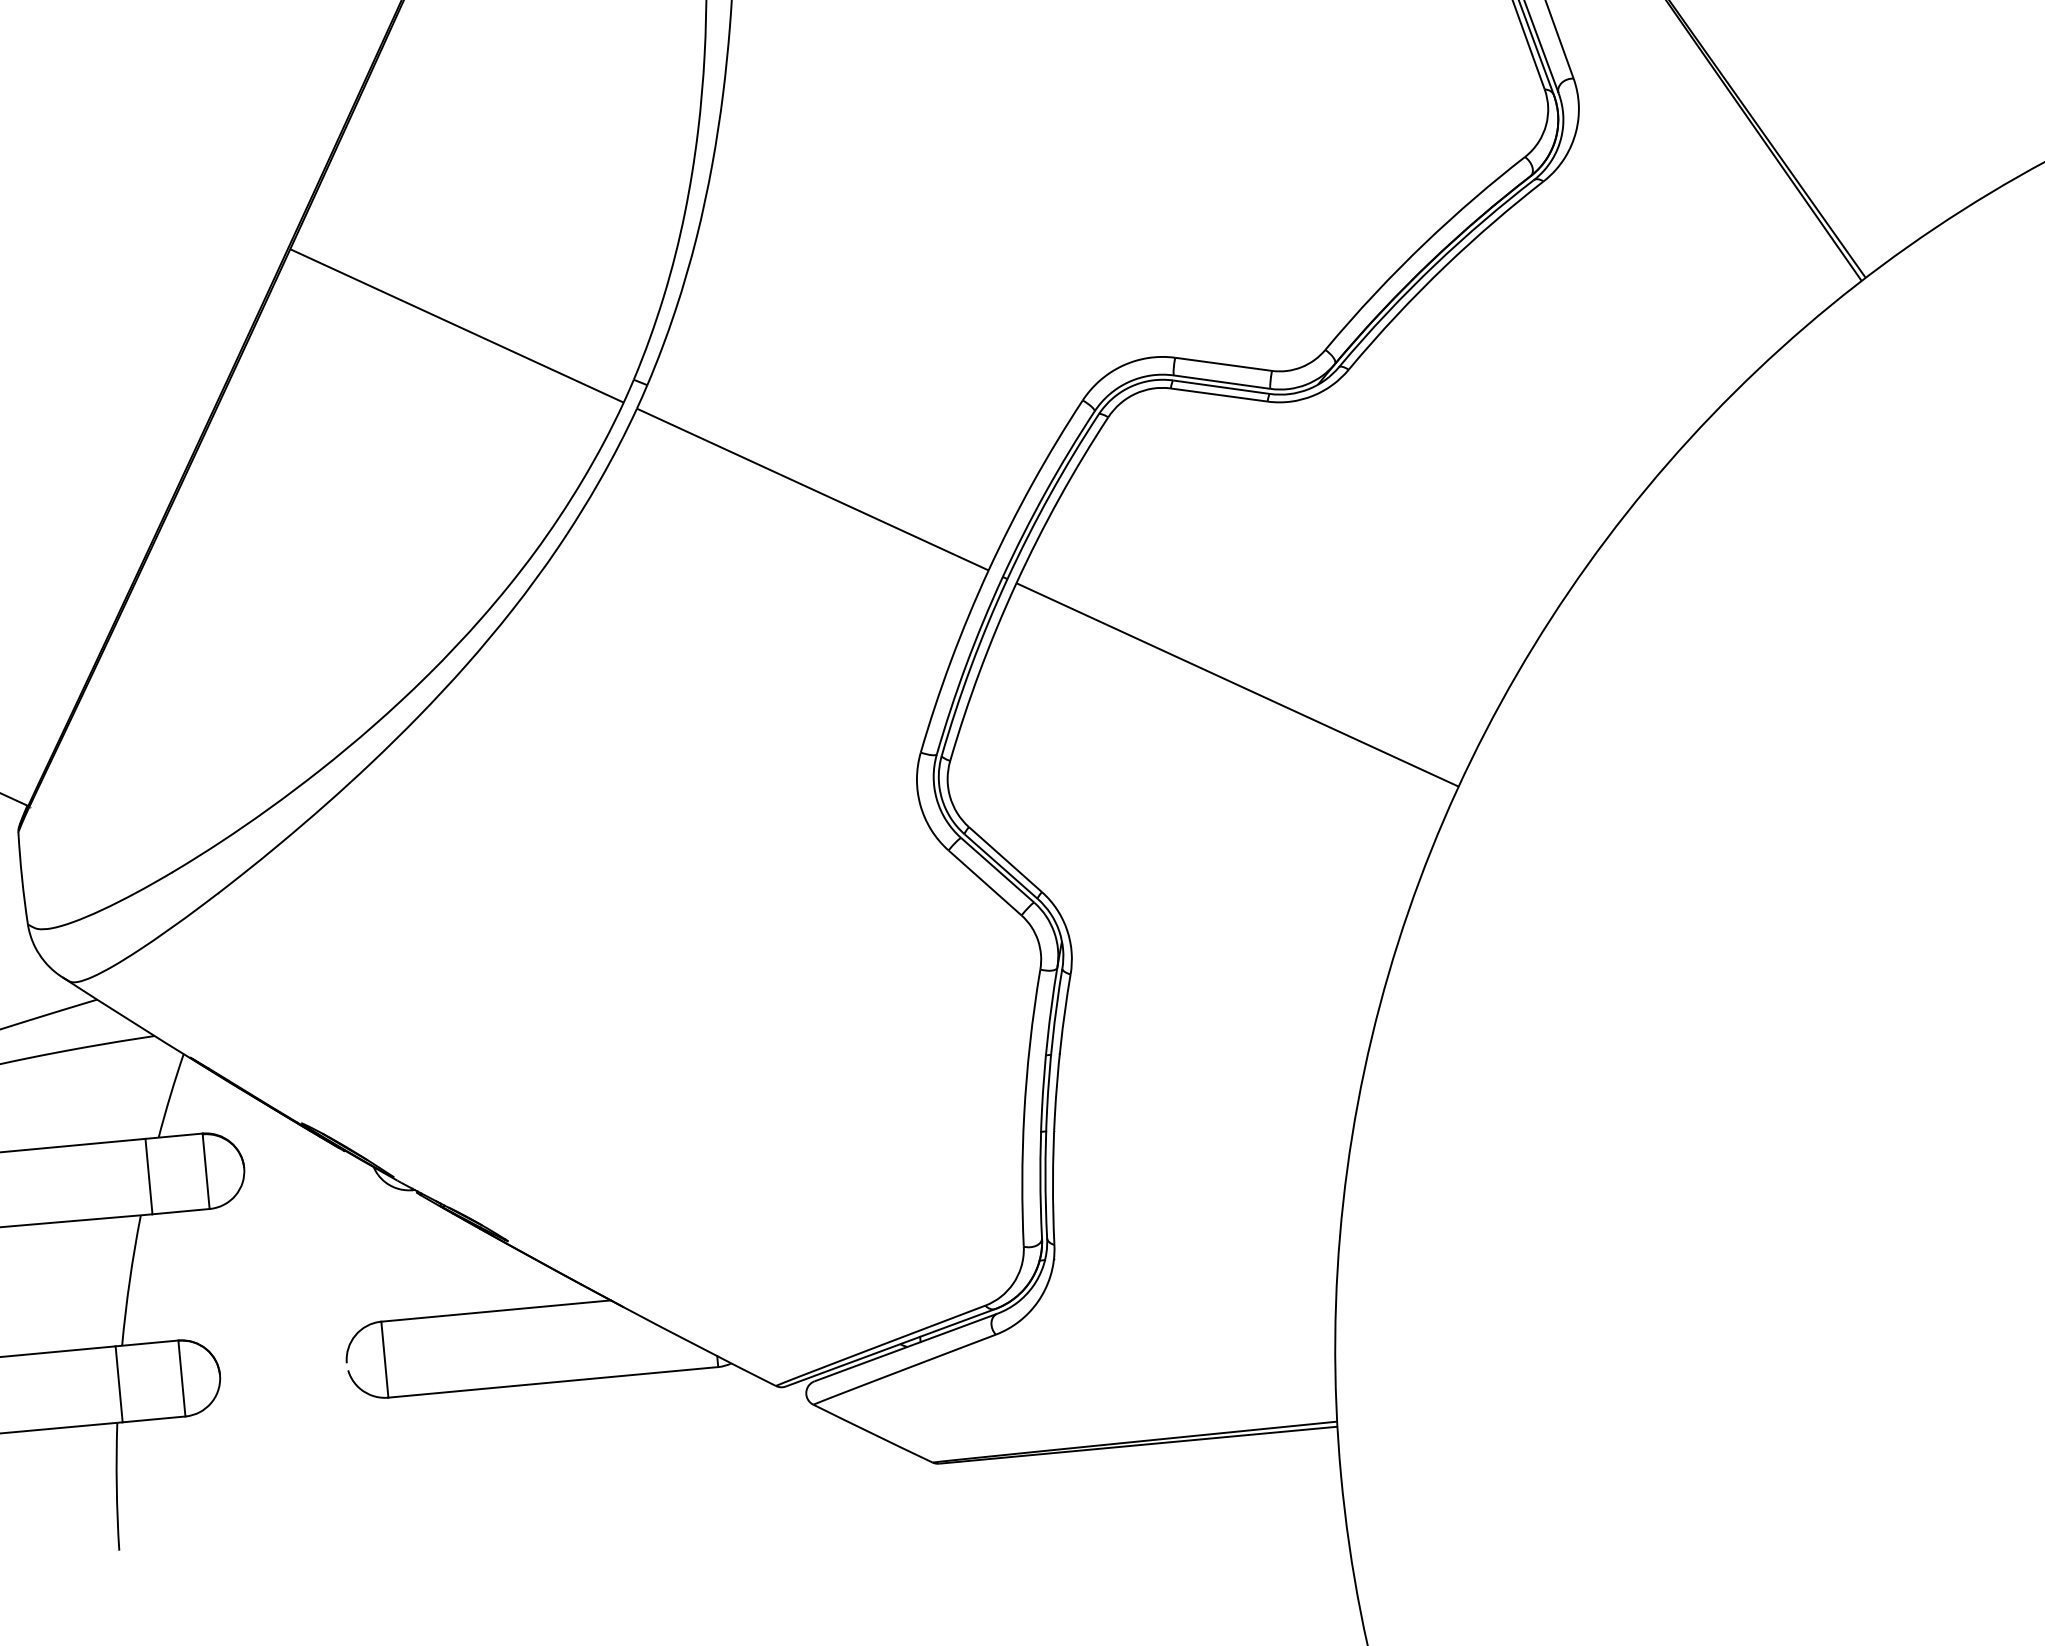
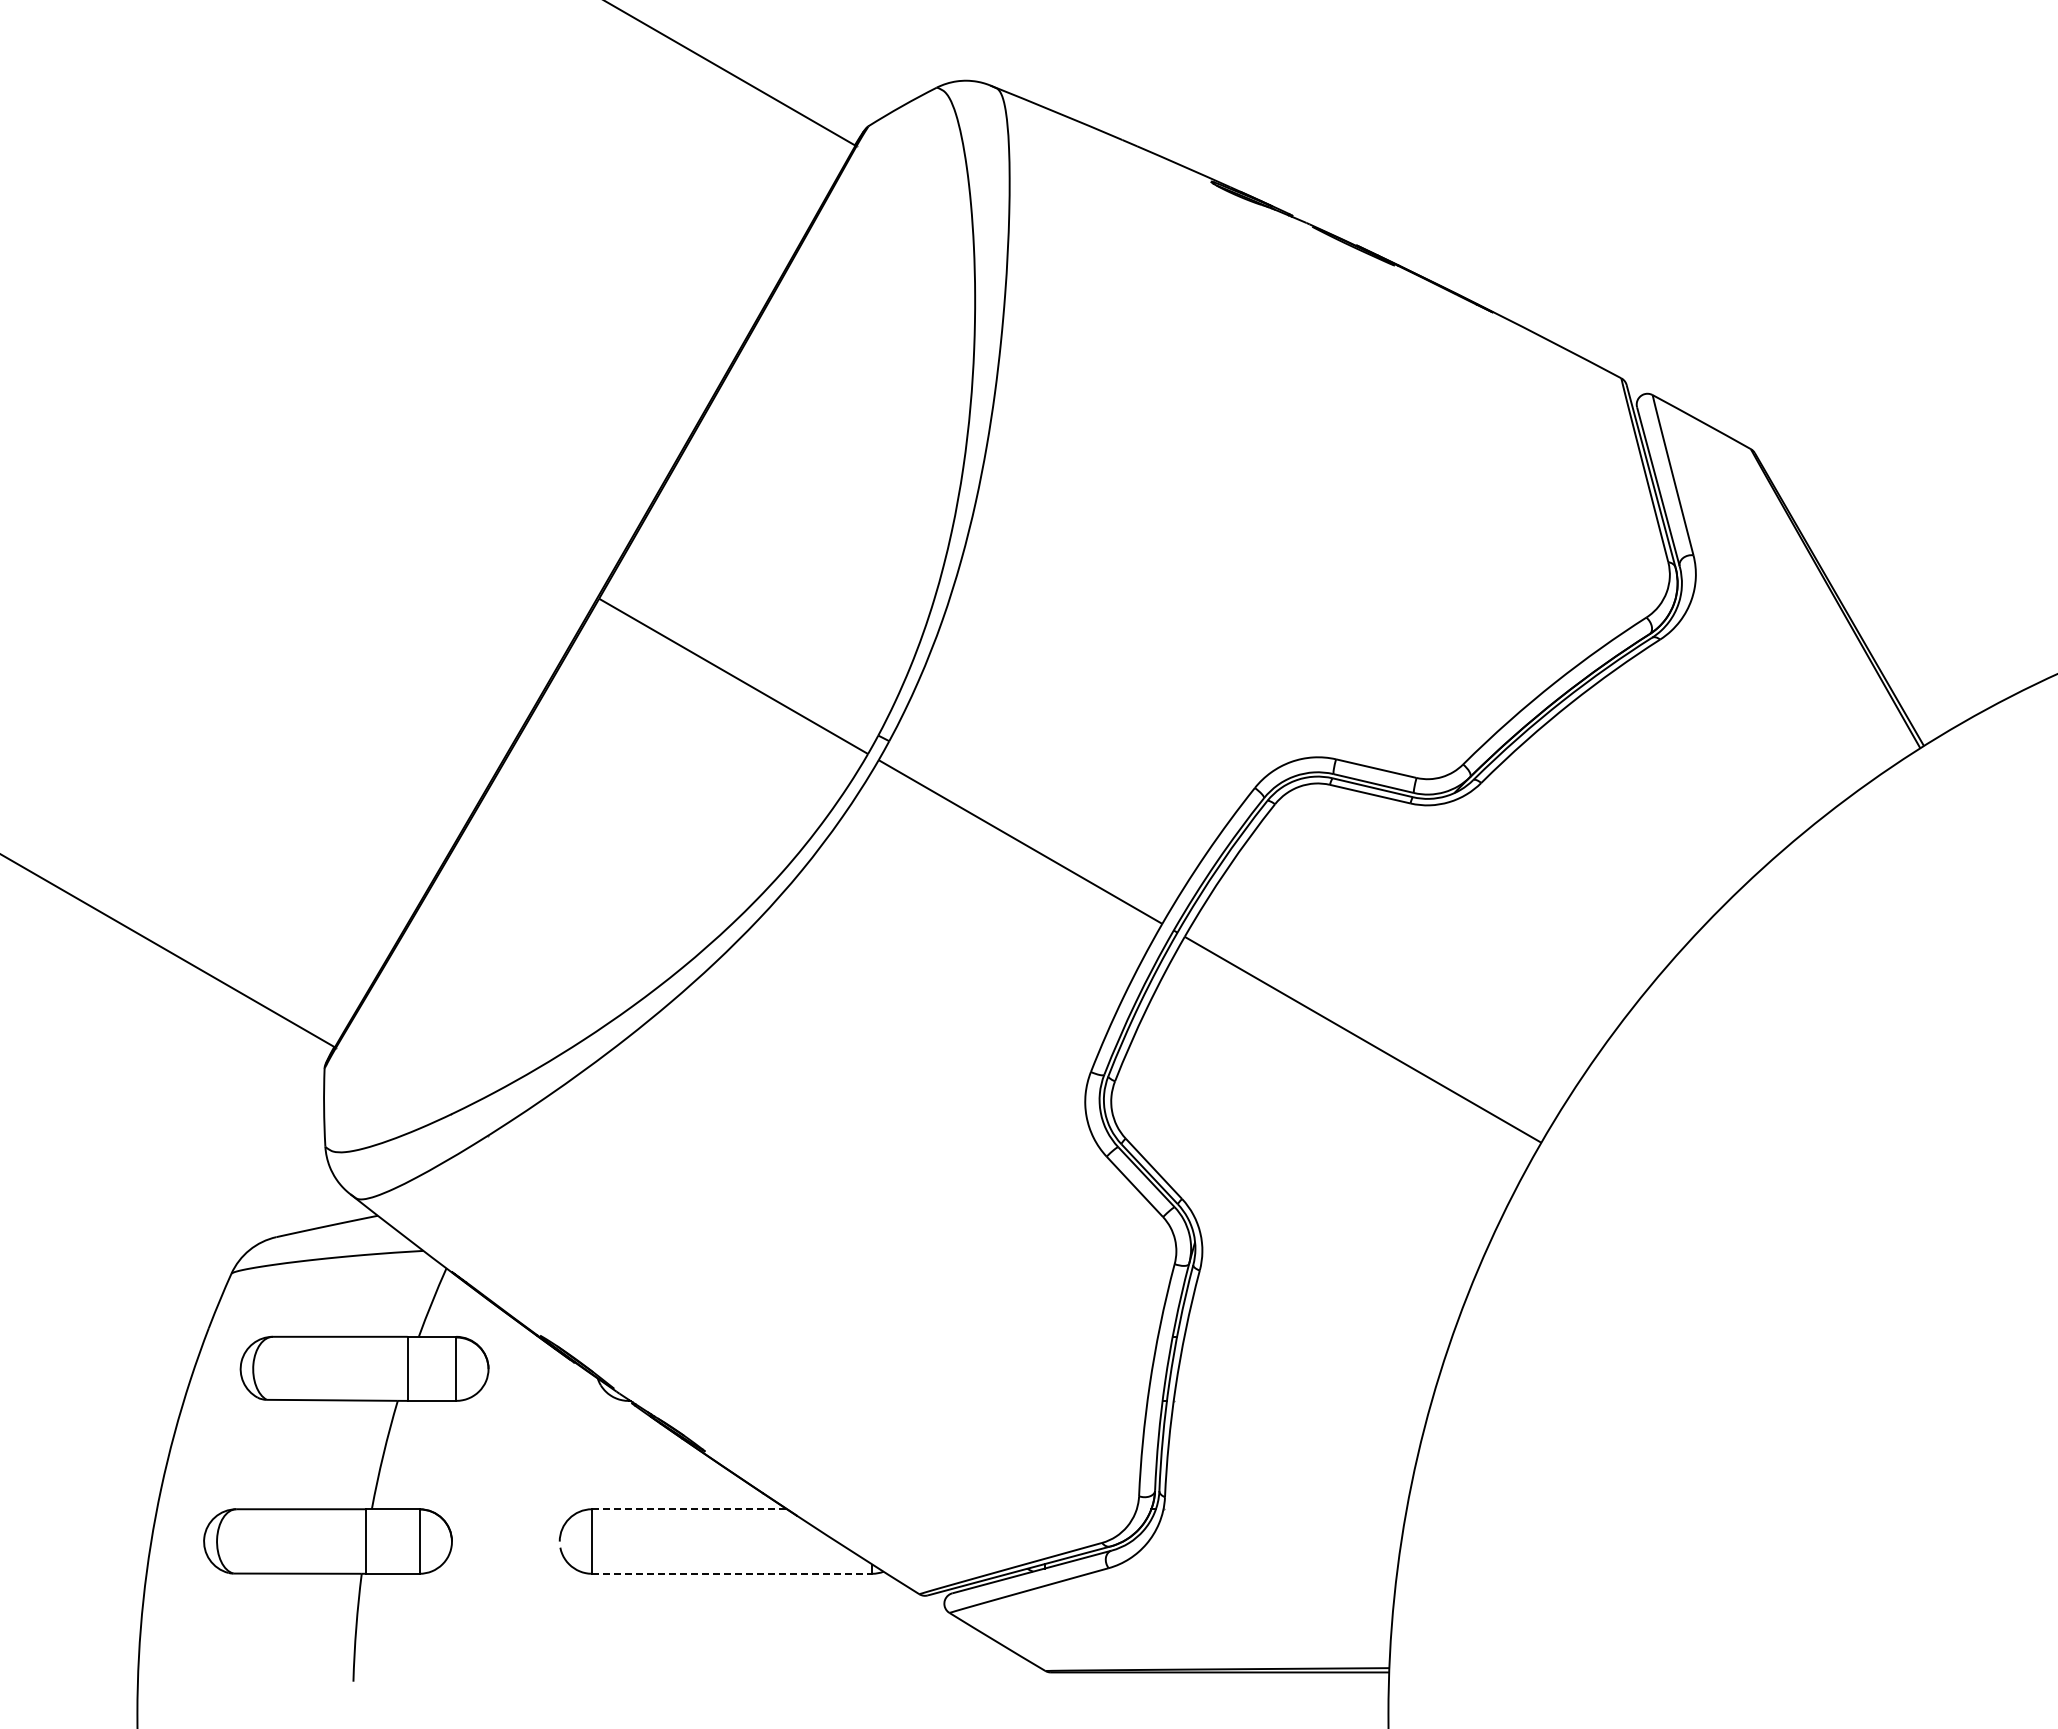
line: (497, 1311) -> (690, 1509), solid -> dashed
line: (553, 1381) -> (732, 1573), solid -> dashed

